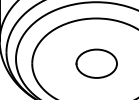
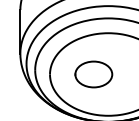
part: (96, 63) -> (93, 74), moved

